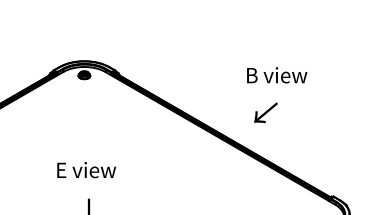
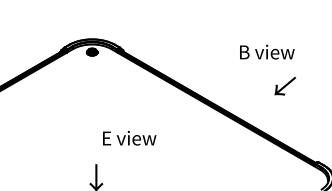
text: (265, 112) -> (284, 85), moved
text: (86, 170) -> (129, 138), moved

